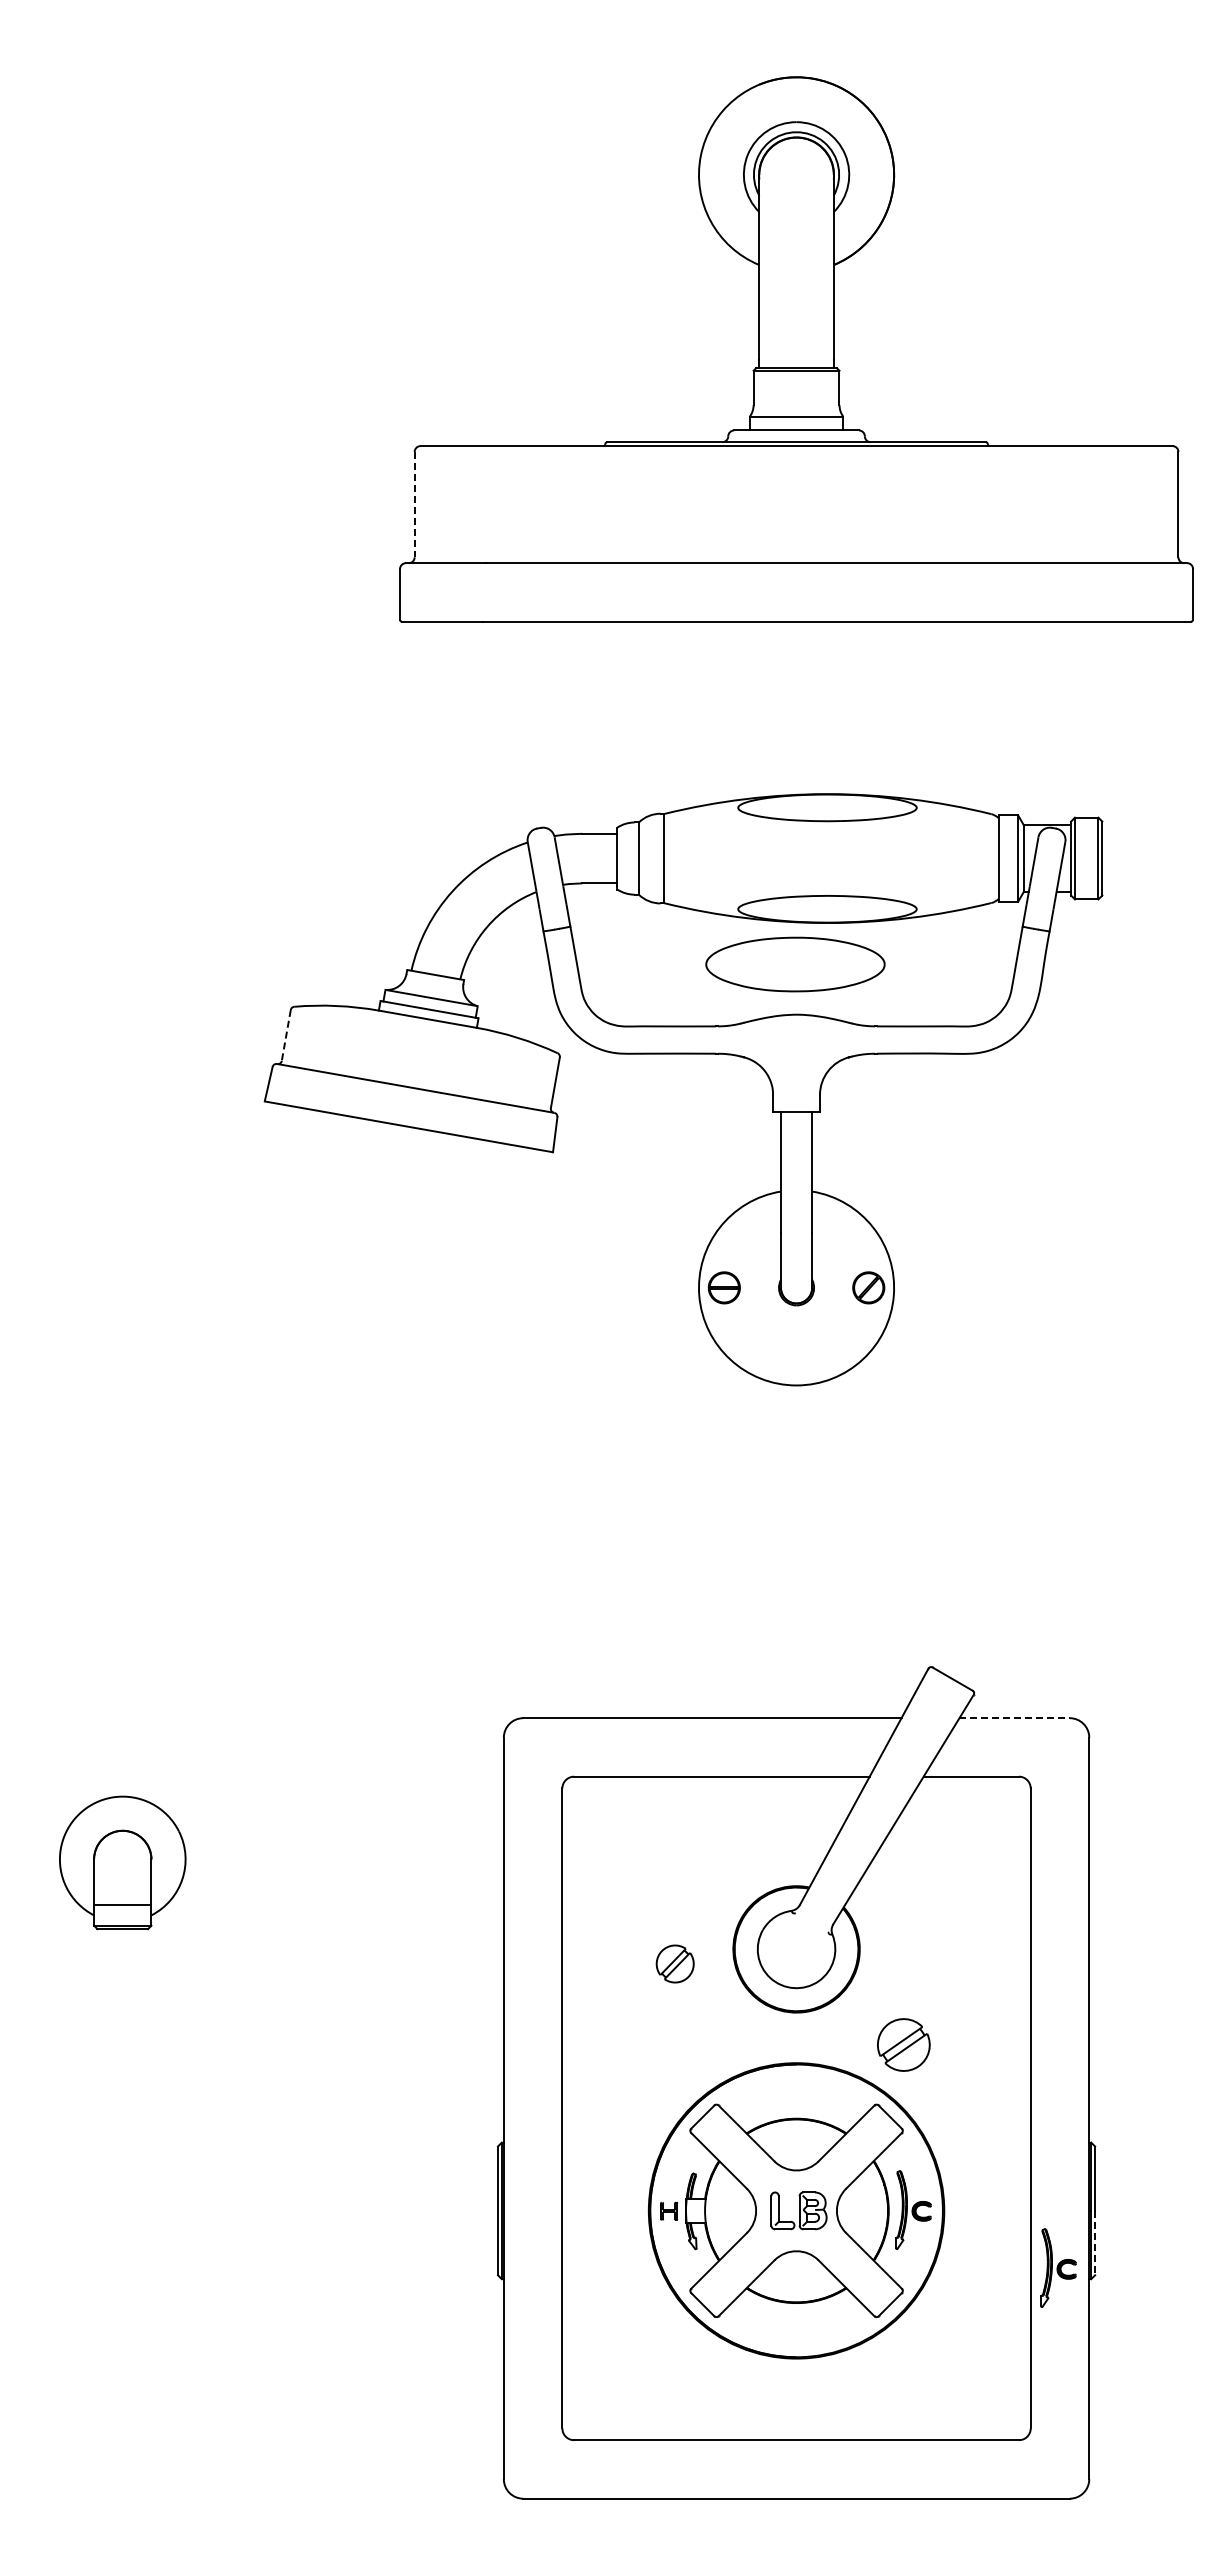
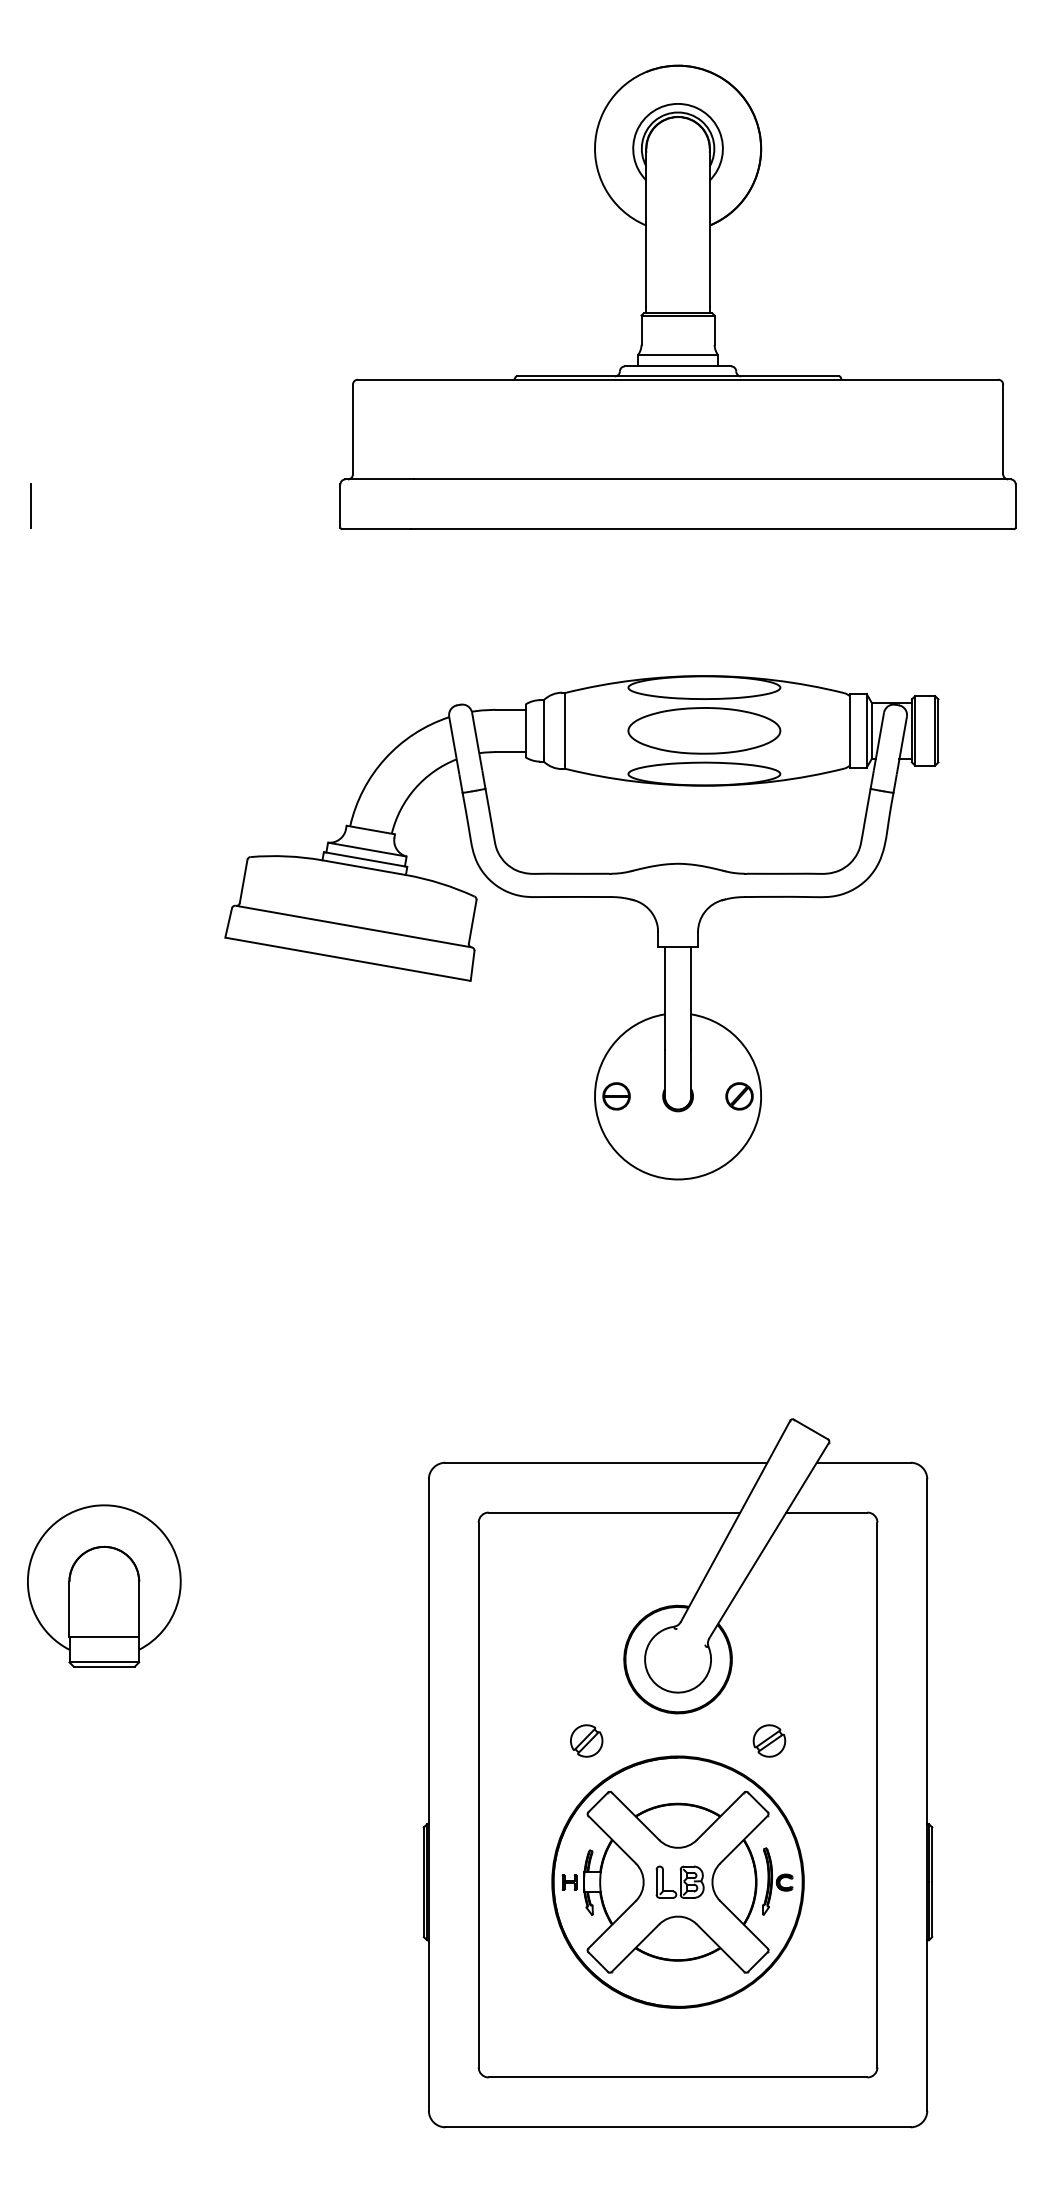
line: (414, 504) -> (352, 429), dashed -> solid
line: (36, 594) -> (30, 506), added
part: (795, 964) -> (704, 730), moved
line: (286, 1035) -> (243, 881), dashed -> solid
line: (1015, 1718) -> (864, 1463), dashed -> solid
part: (122, 1862) -> (104, 1585), size x1.43
part: (674, 1963) -> (586, 1740), moved
part: (903, 2044) -> (769, 1740), size x0.71
line: (1095, 2243) -> (932, 1910), dashed -> solid
part: (1058, 2267) -> (901, 1930), removed

